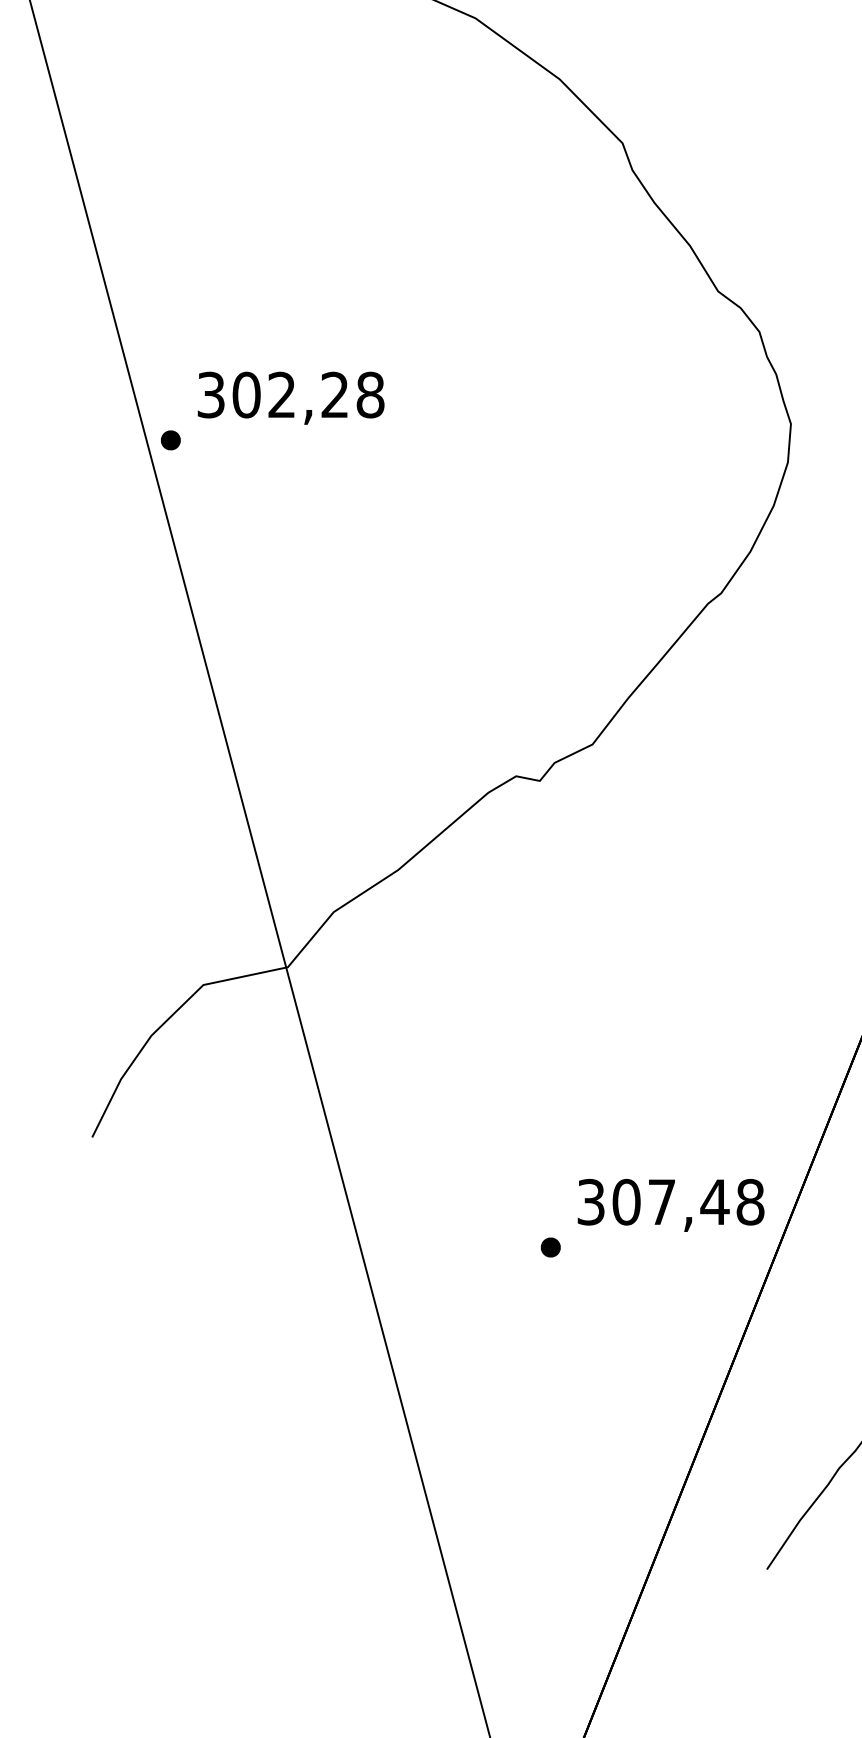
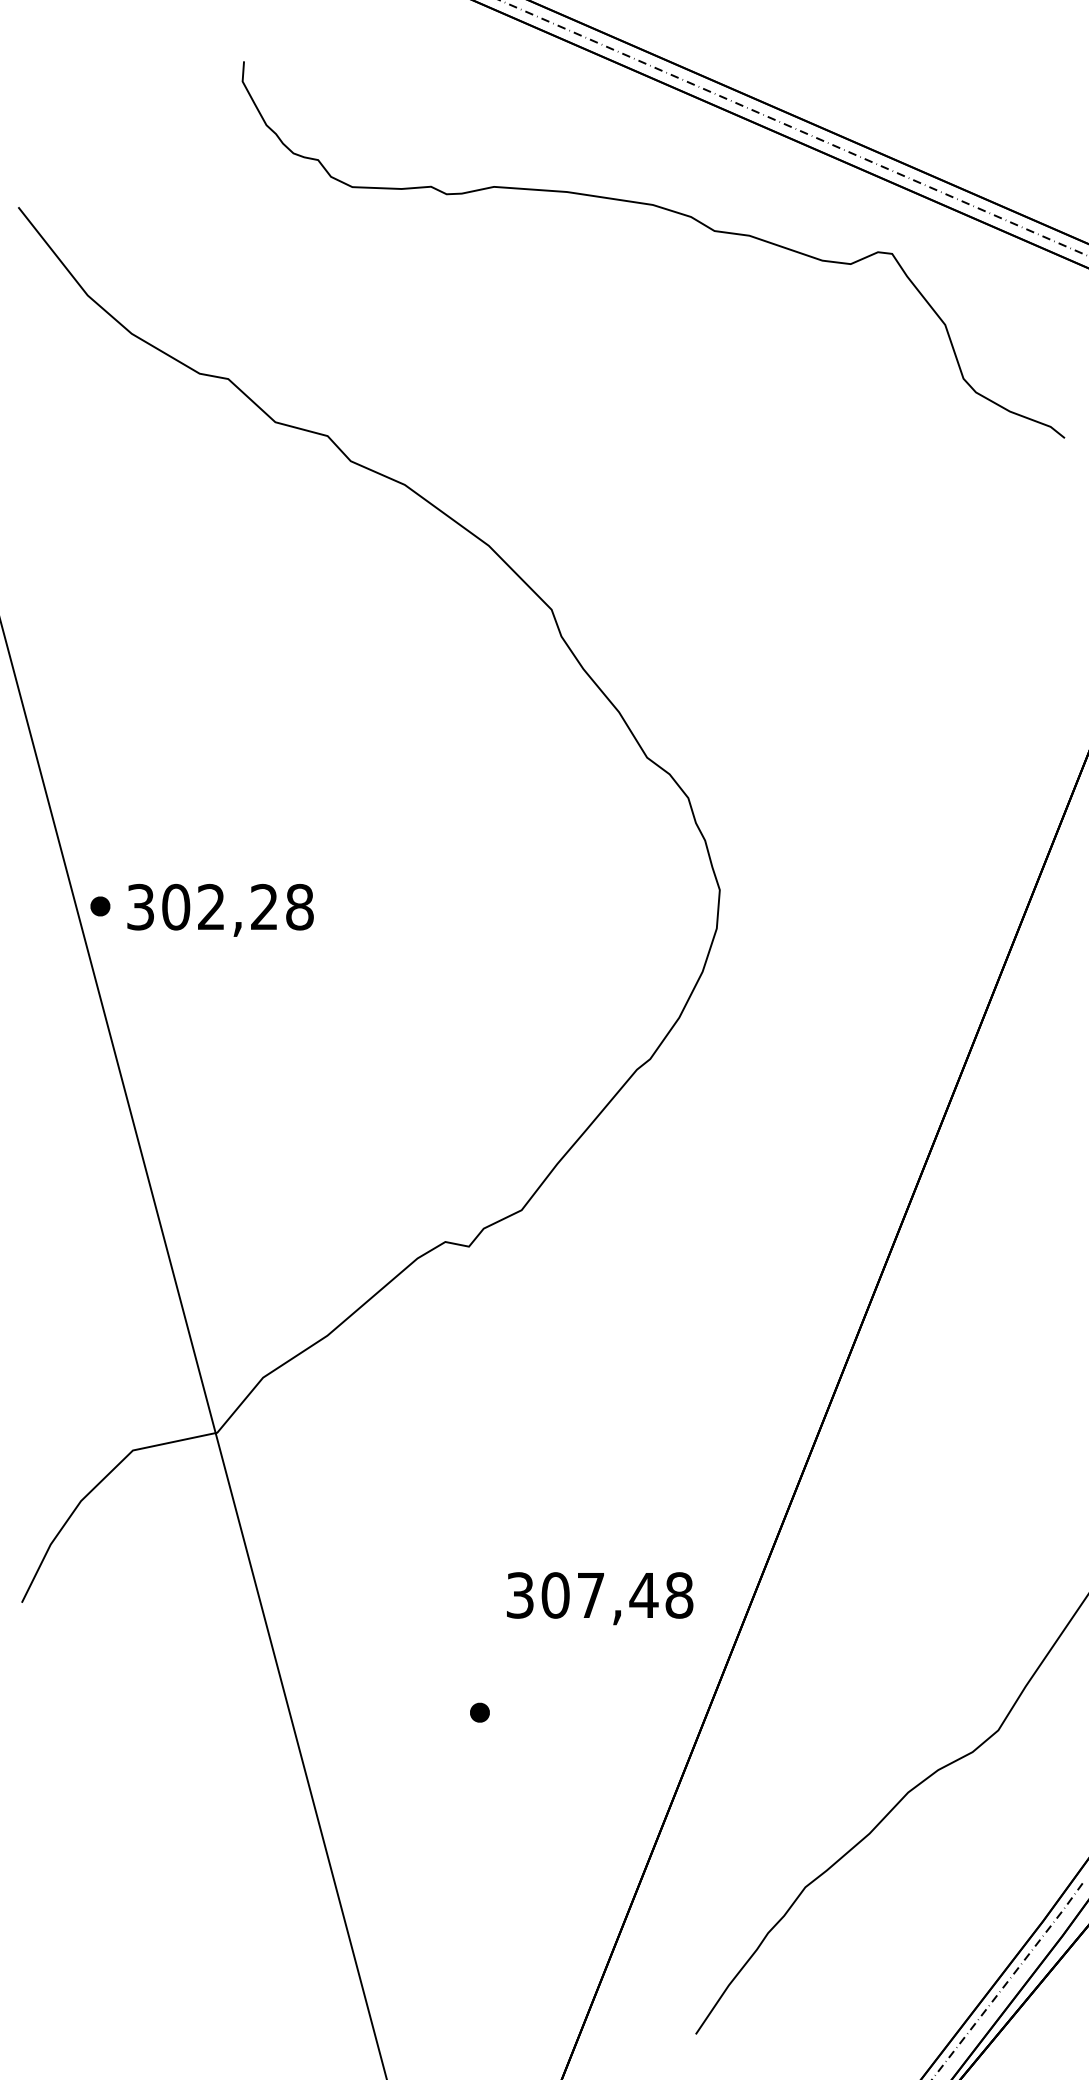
text: (291, 398) -> (220, 910), moved
text: (671, 1205) -> (600, 1598), moved

